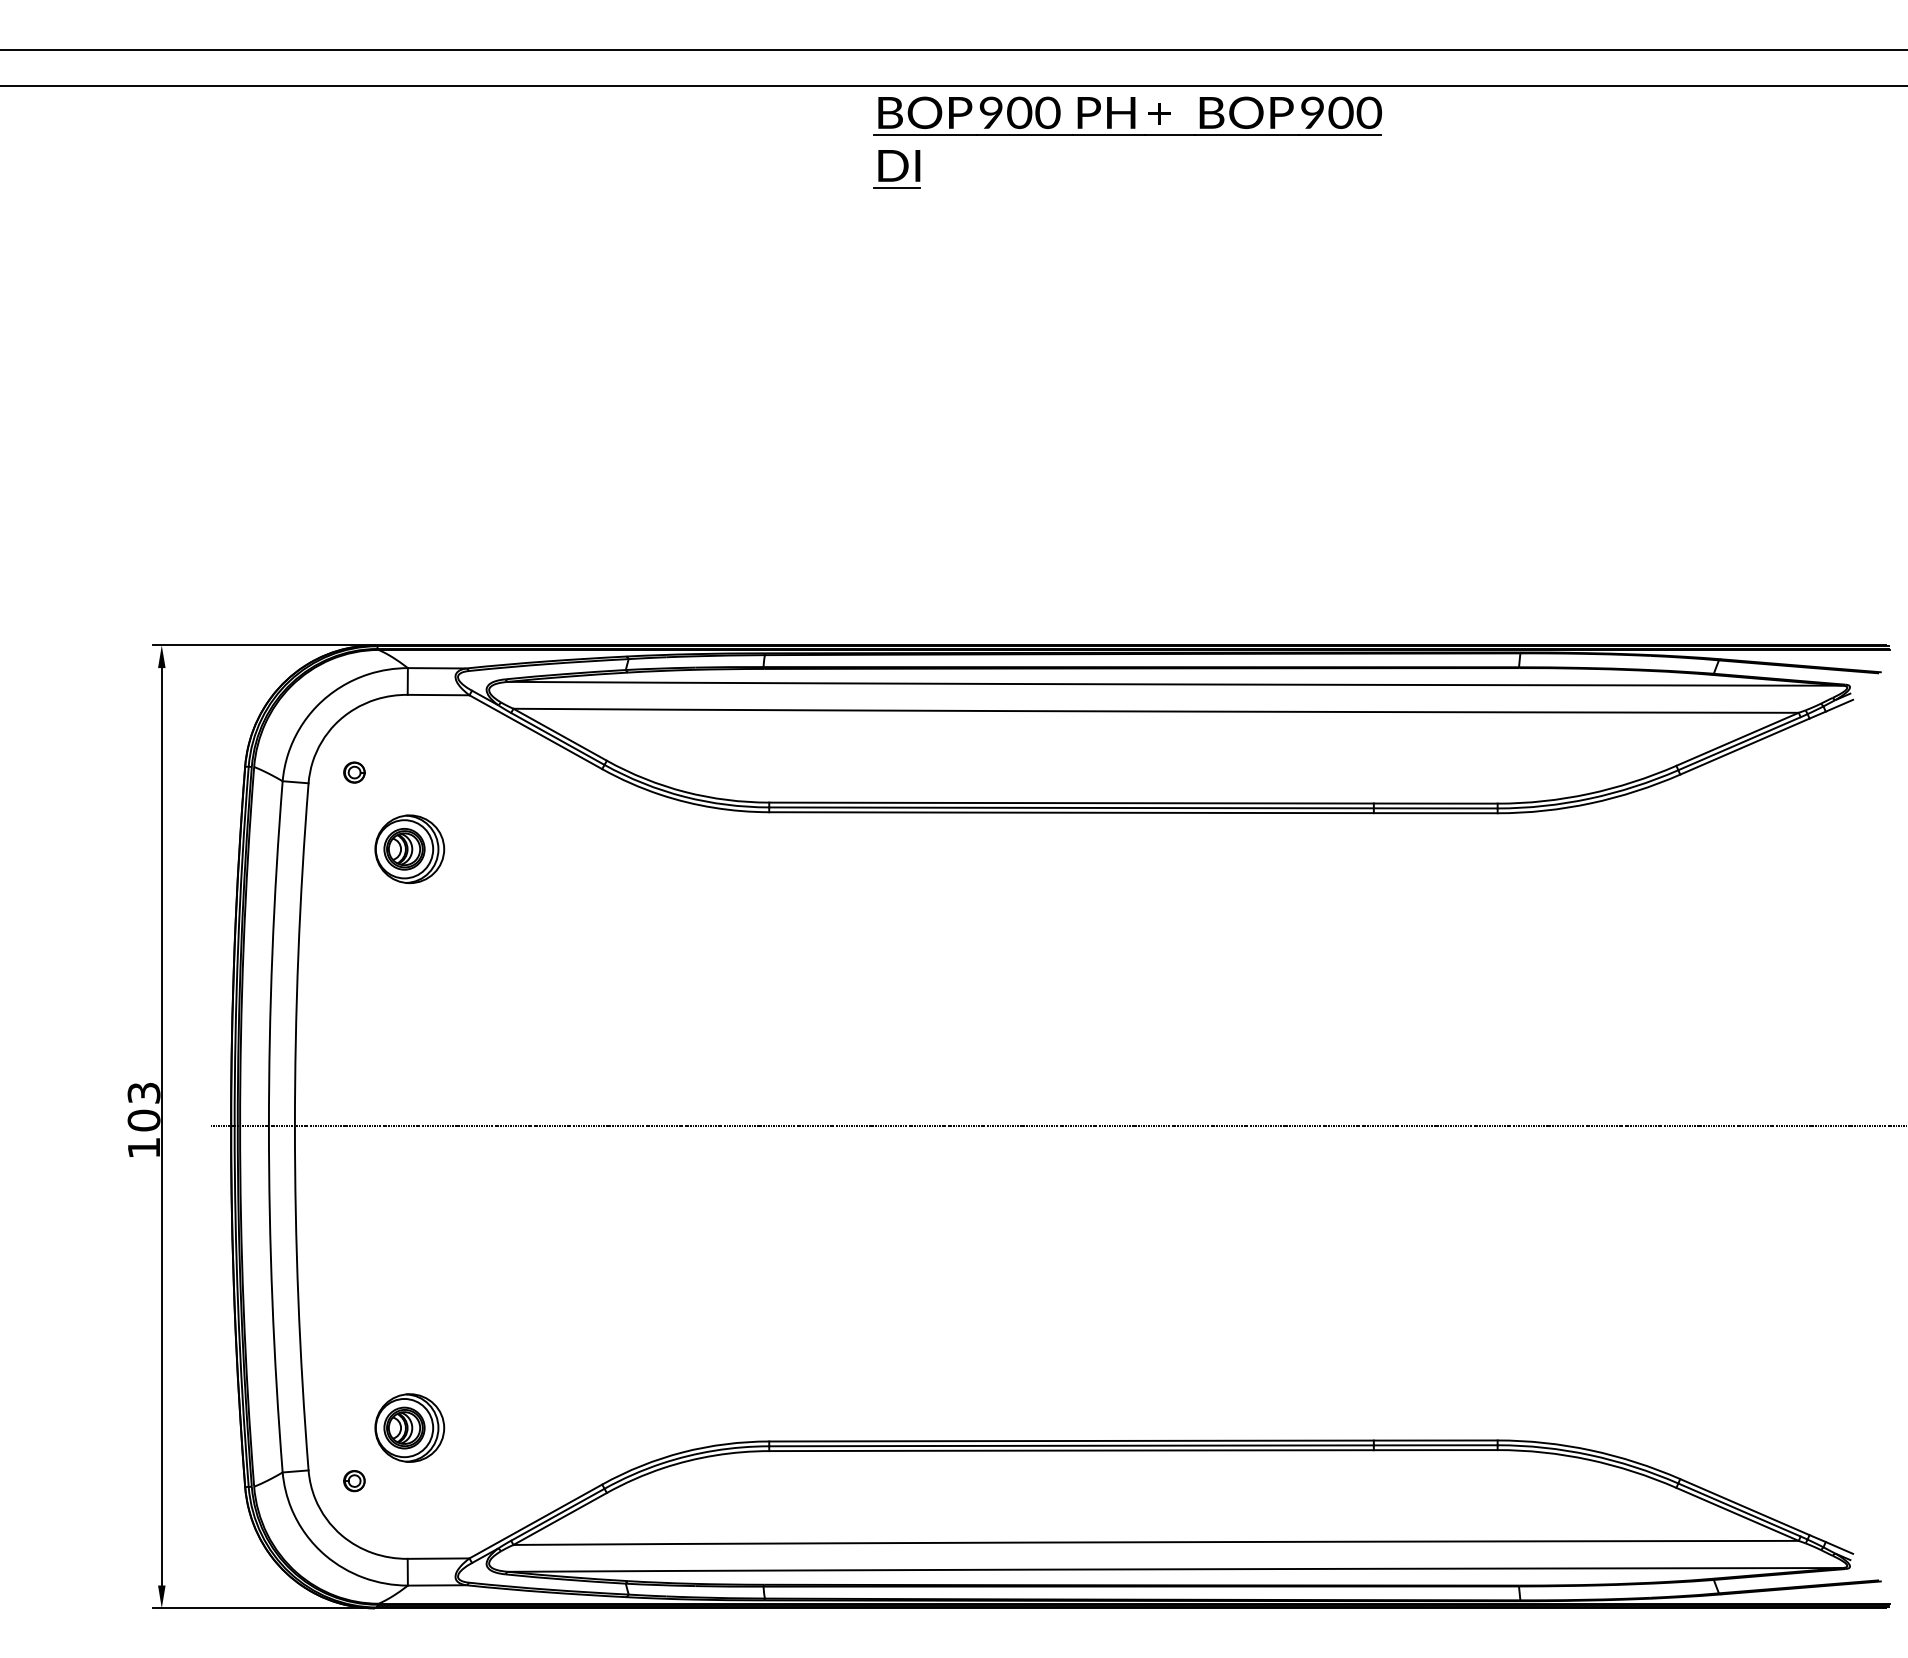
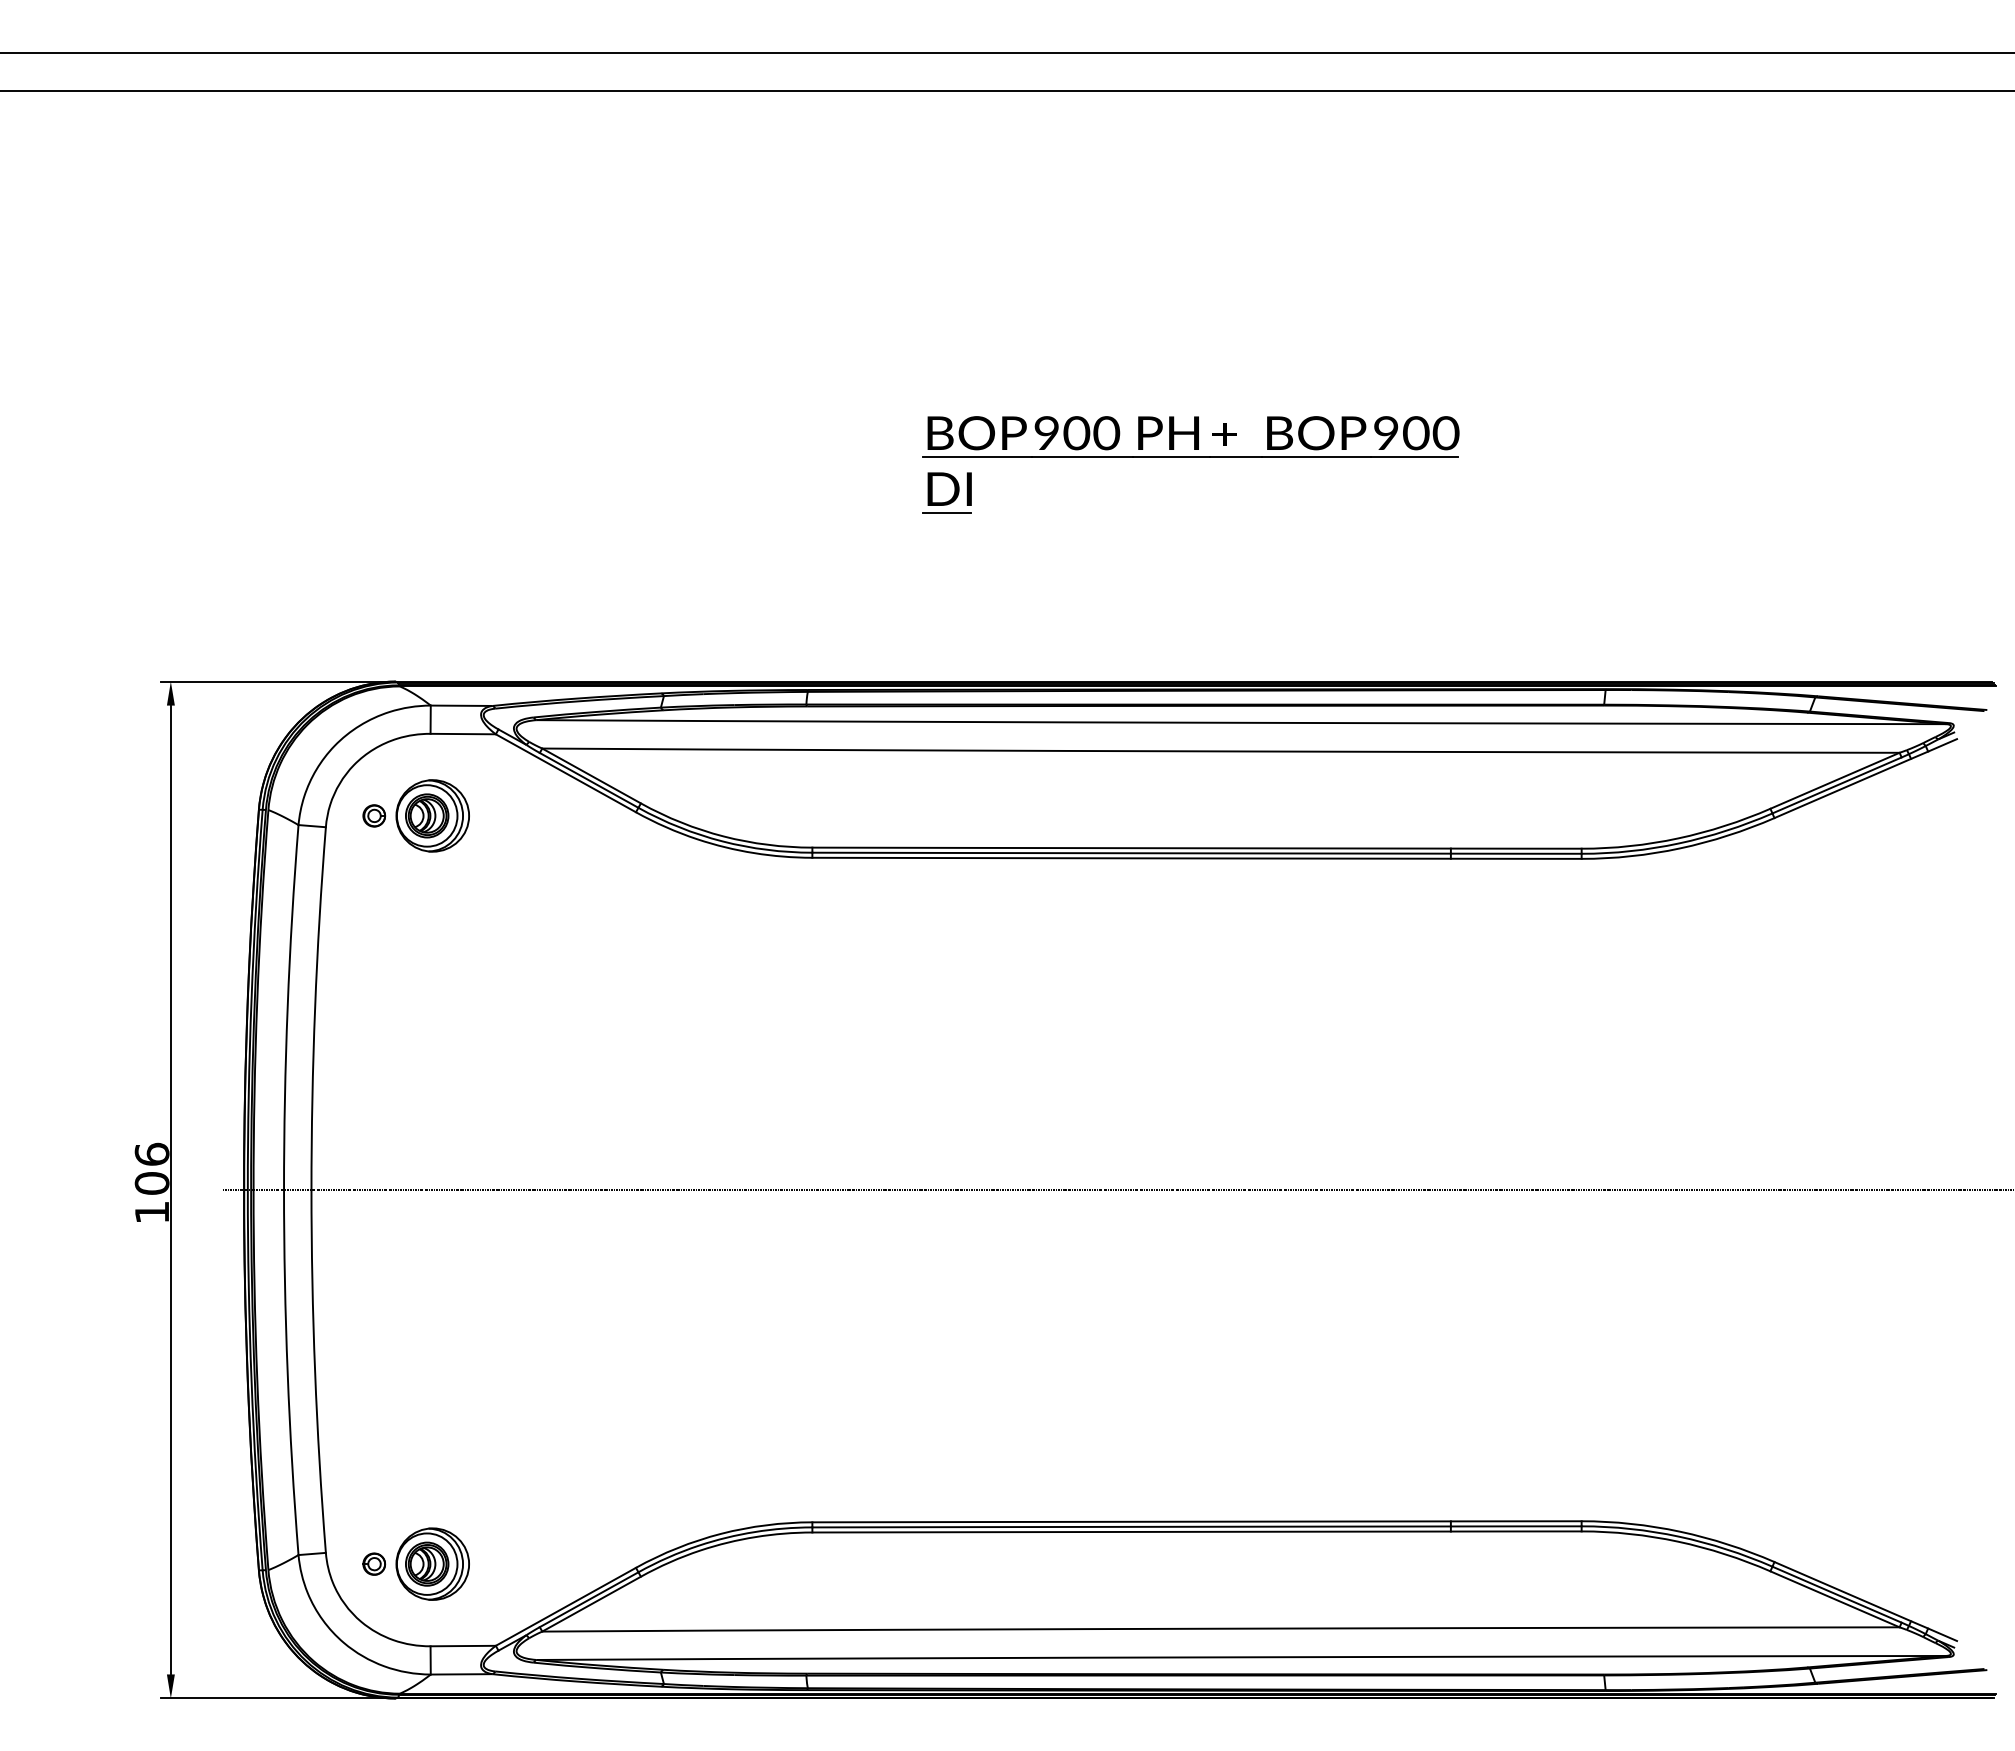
part: (1127, 135) -> (1190, 457), moved
part: (409, 848) -> (432, 815), moved
text: (143, 1092) -> (151, 1153), 103 -> 106
part: (409, 1427) -> (432, 1563), moved

